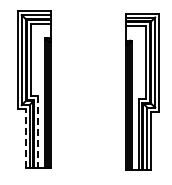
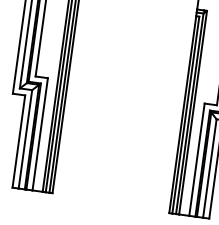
line: (38, 132) -> (40, 134), dashed -> solid
line: (25, 137) -> (18, 140), dashed -> solid

